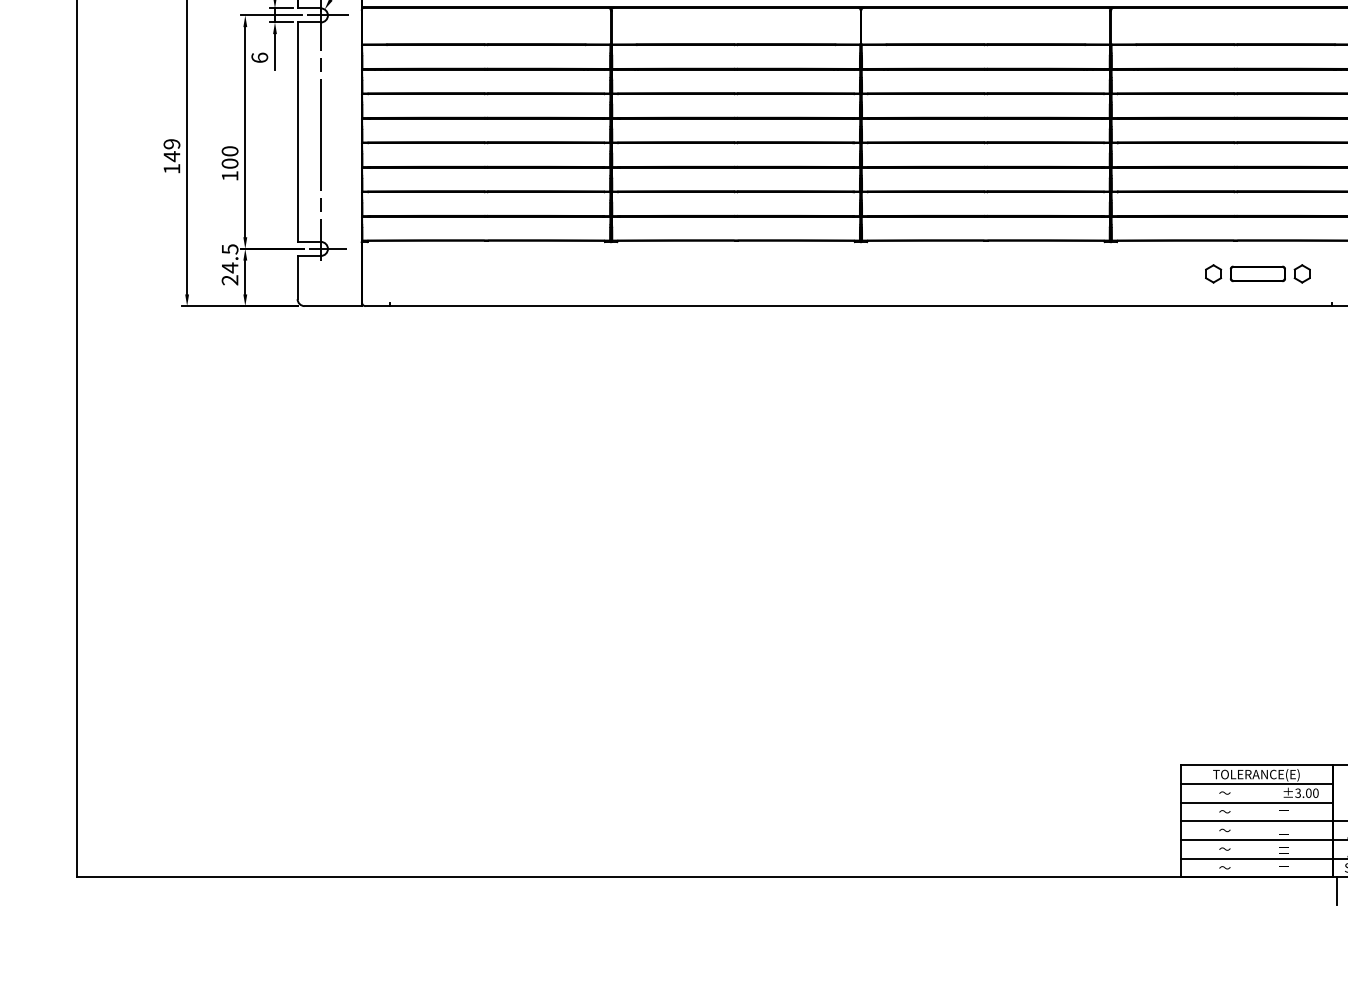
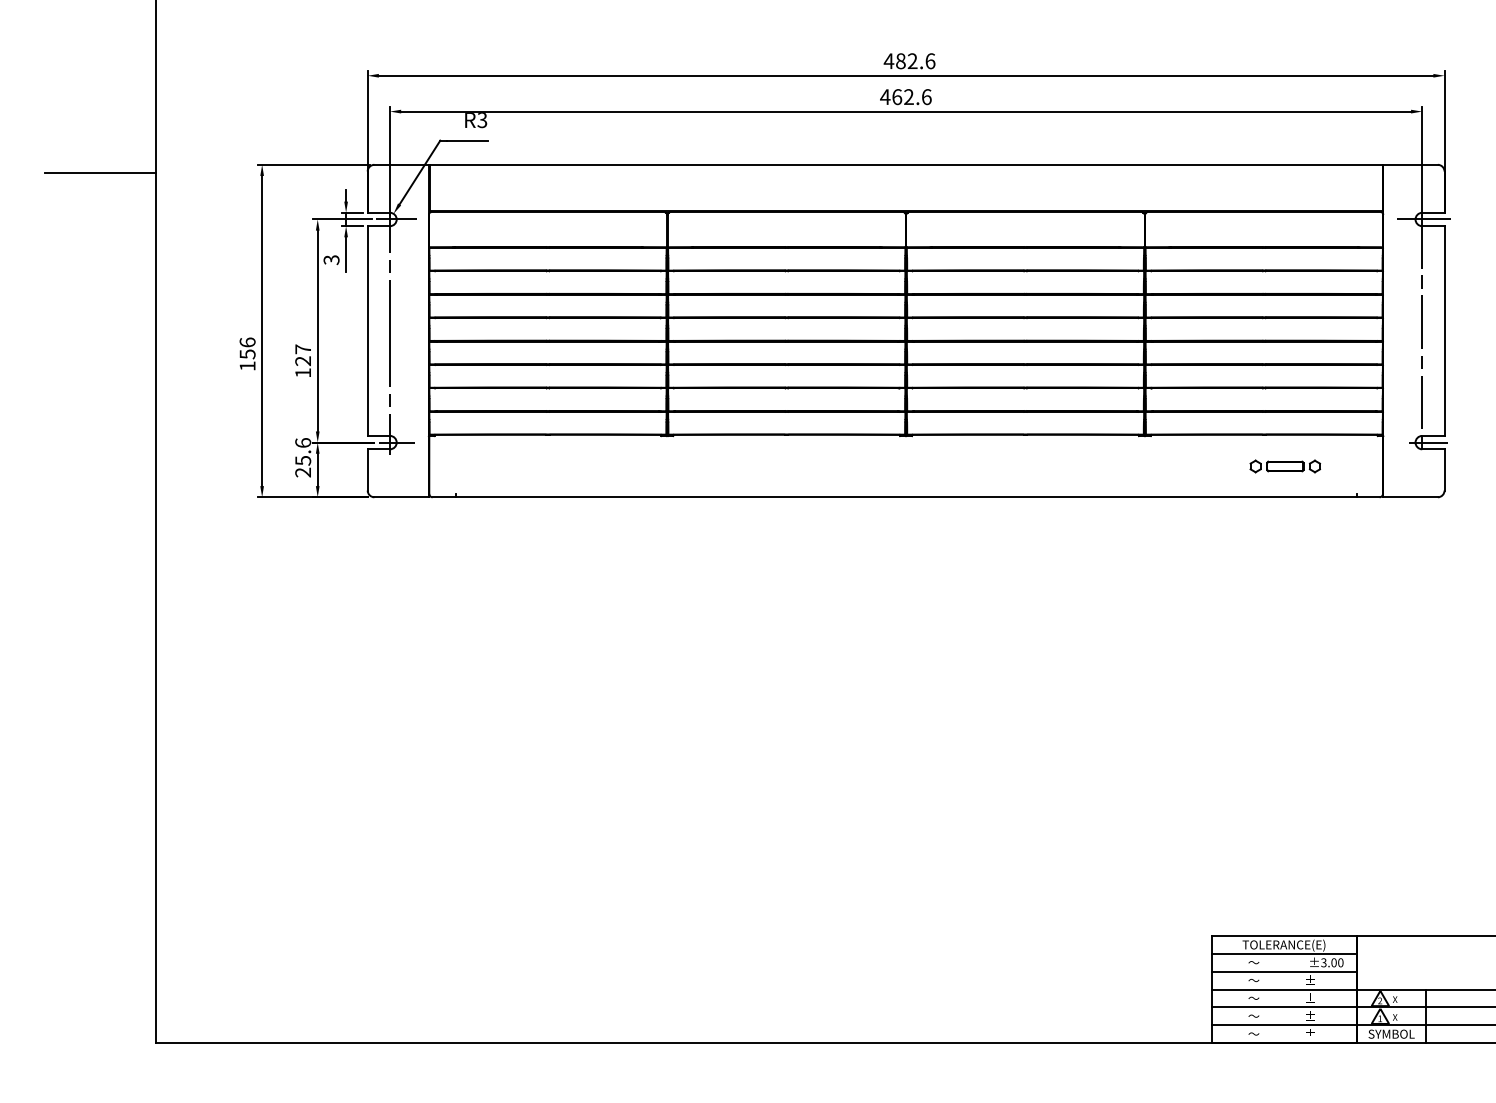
text: (259, 58) -> (331, 260), 6 -> 3
text: (171, 150) -> (247, 348), 149 -> 156
text: (230, 157) -> (303, 355), 100 -> 127
text: (230, 259) -> (303, 452), 24.5 -> 25.6
part: (1256, 273) -> (1284, 466), size x0.7
line: (1337, 891) -> (1361, 1056), removed

